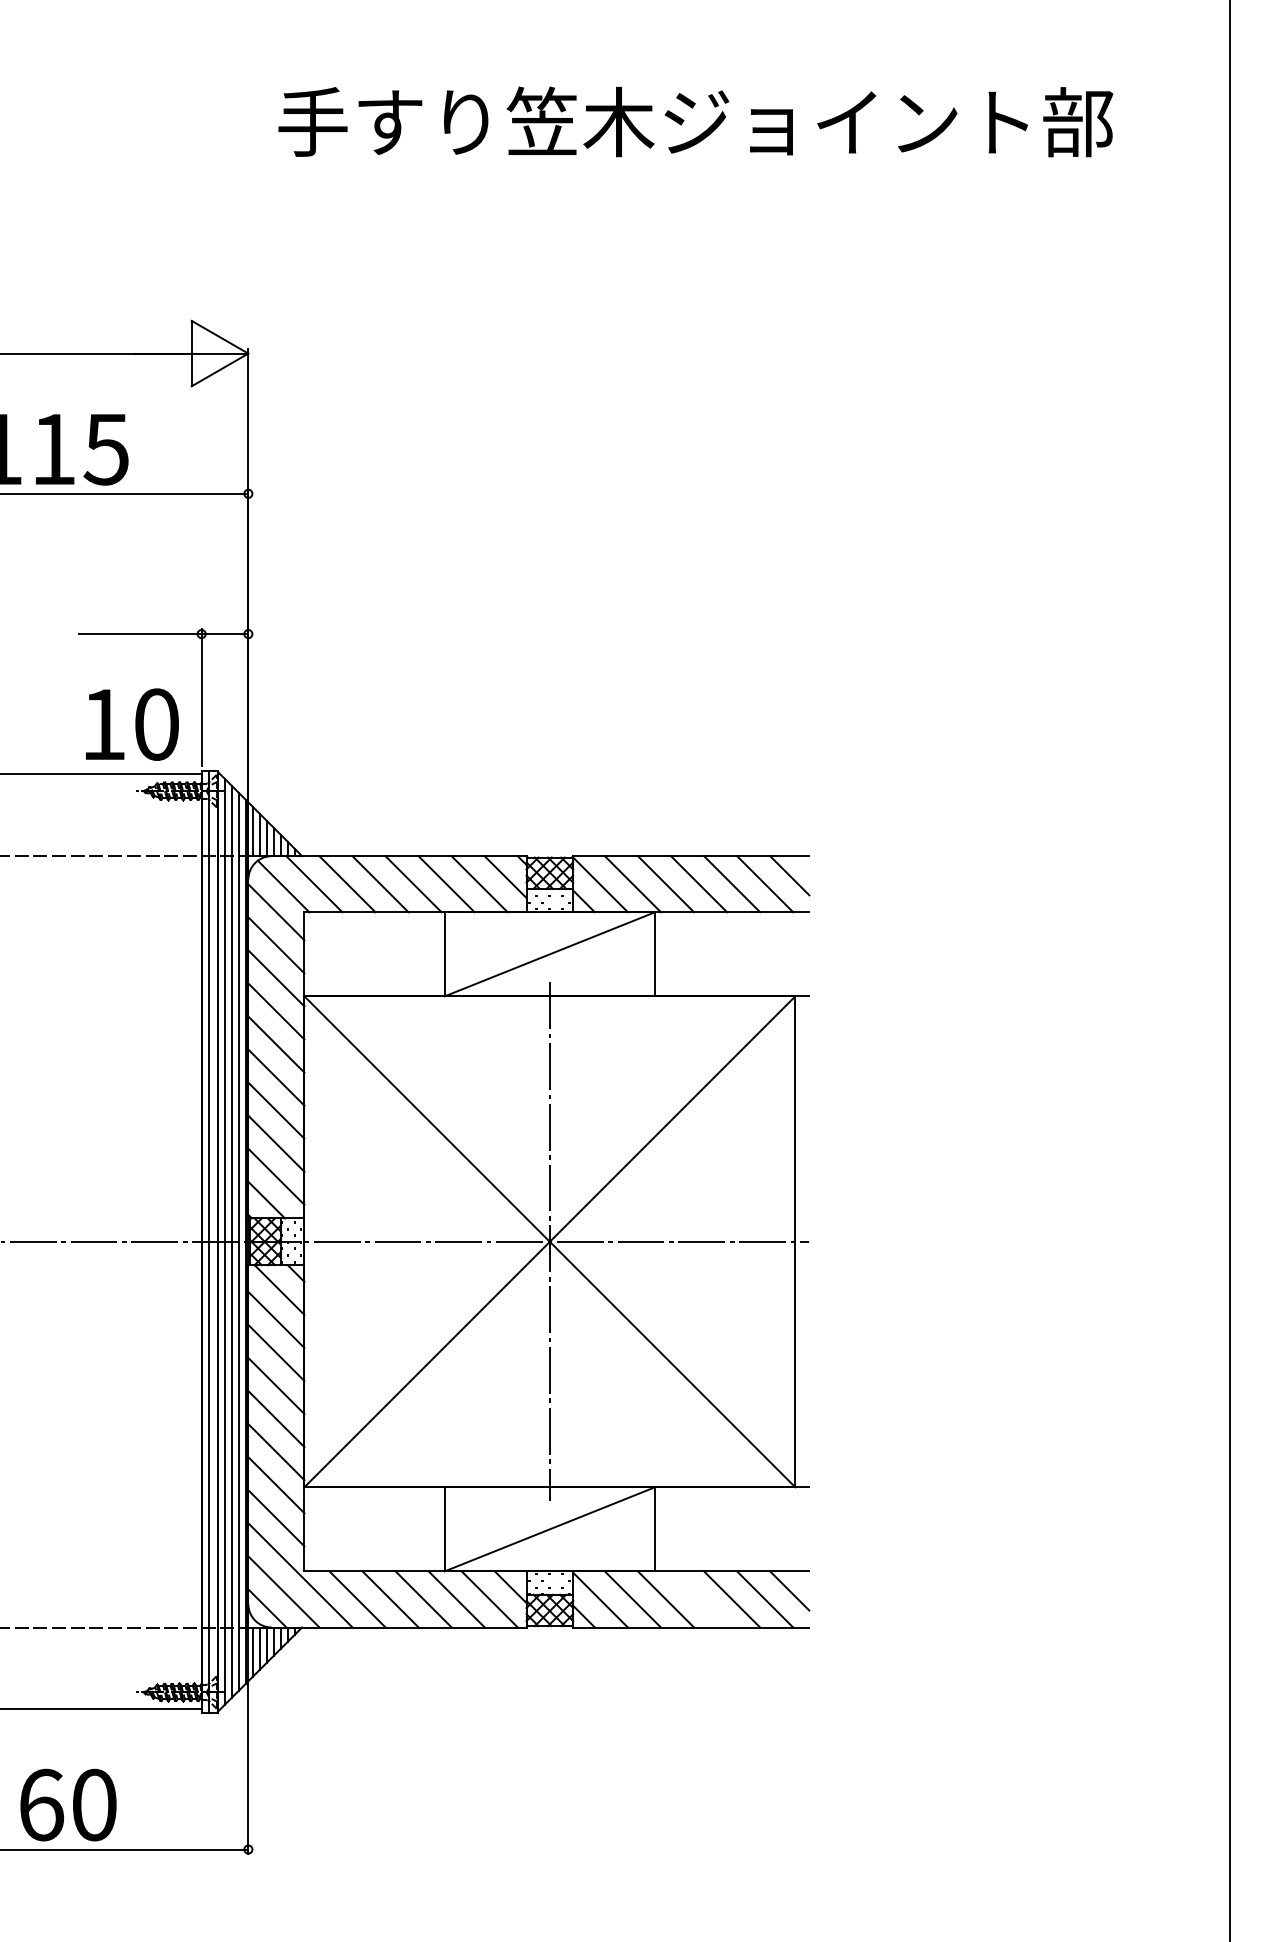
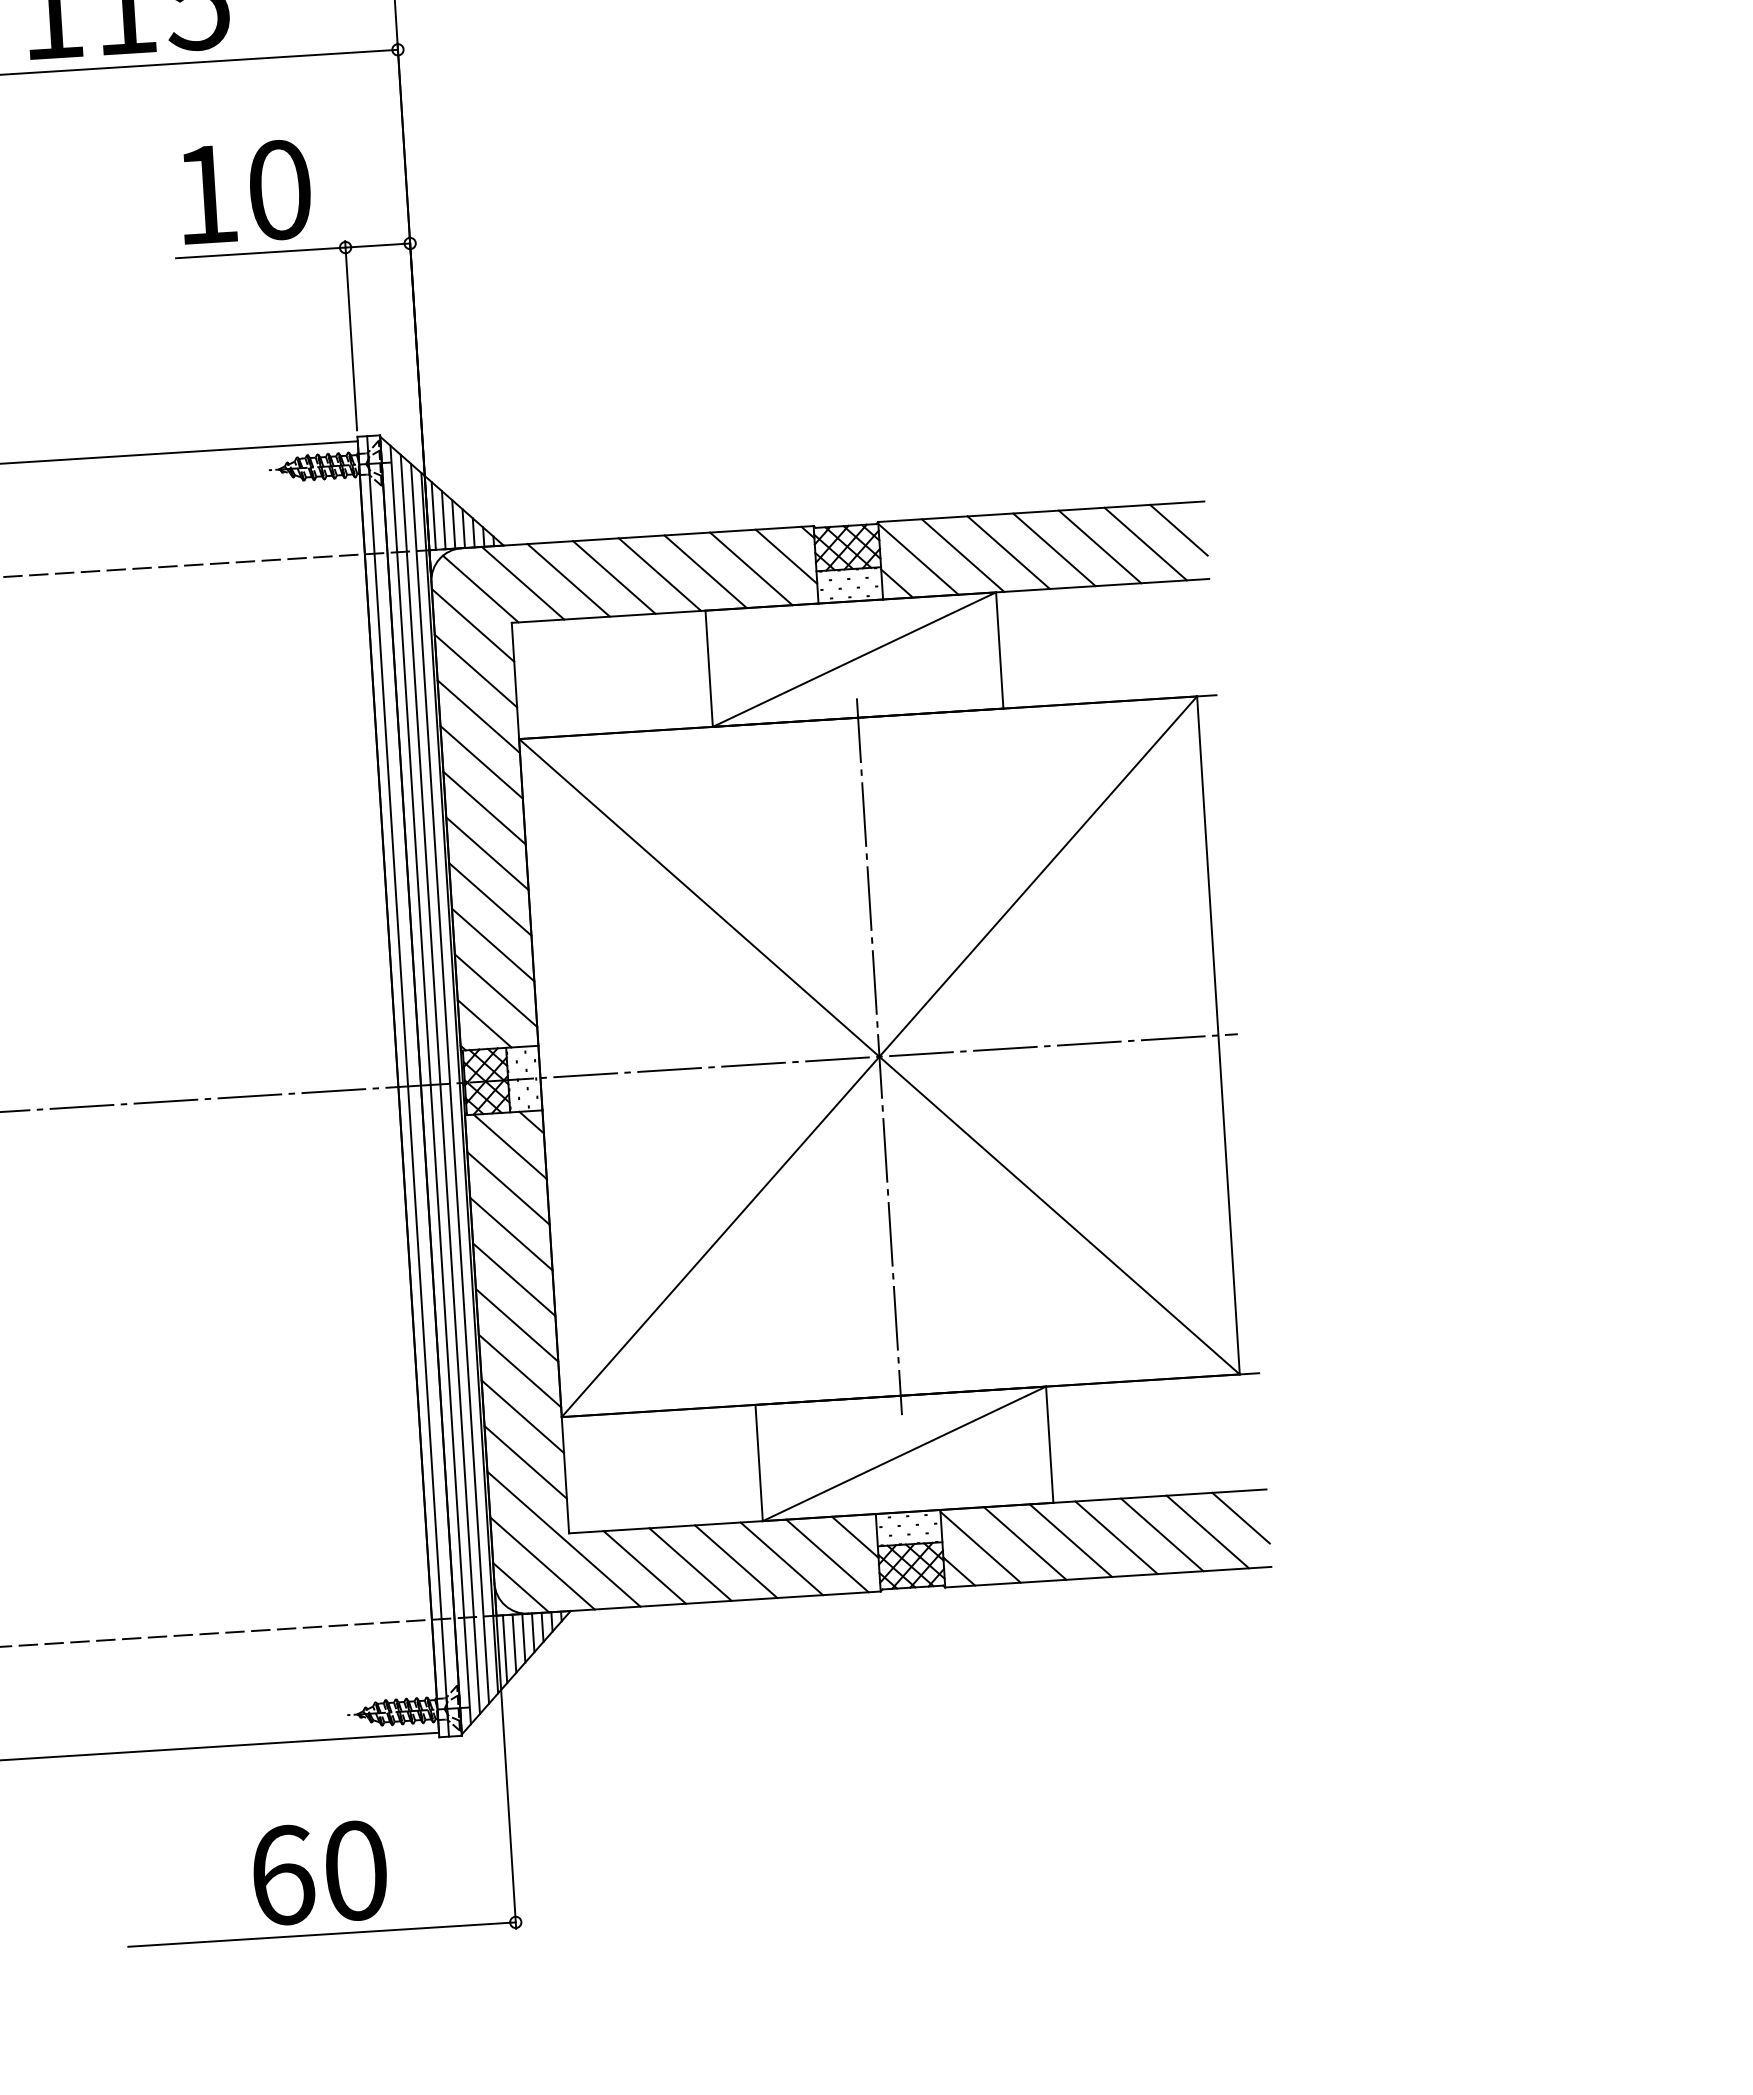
text: (132, 724) -> (246, 192), moved
line: (699, 1599) -> (1117, 1537), added
text: (68, 1804) -> (320, 1872), moved

